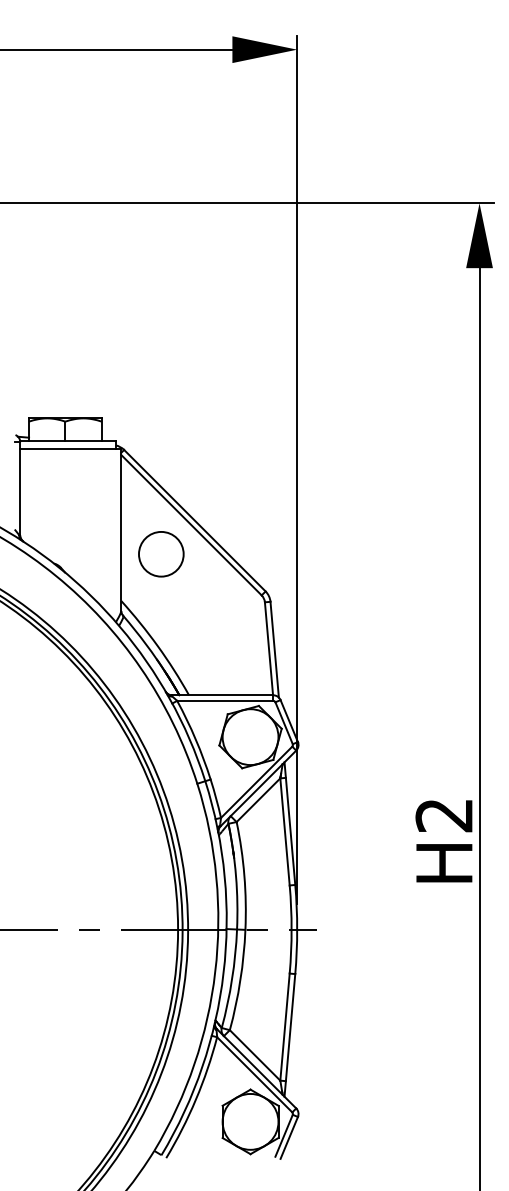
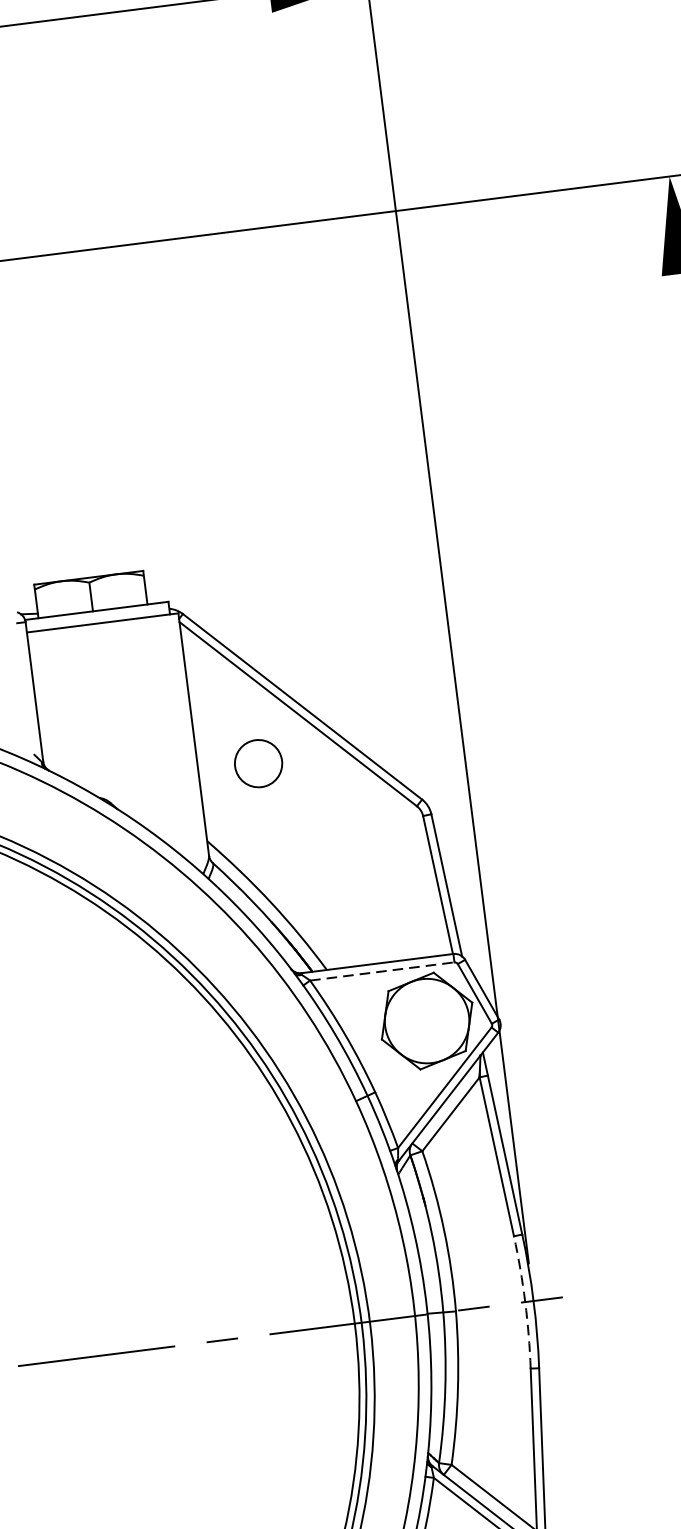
circle: (161, 554) -> (258, 763), size x0.7
line: (225, 700) -> (382, 970), solid -> dashed
arc: (291, 929) -> (525, 1302), solid -> dashed

